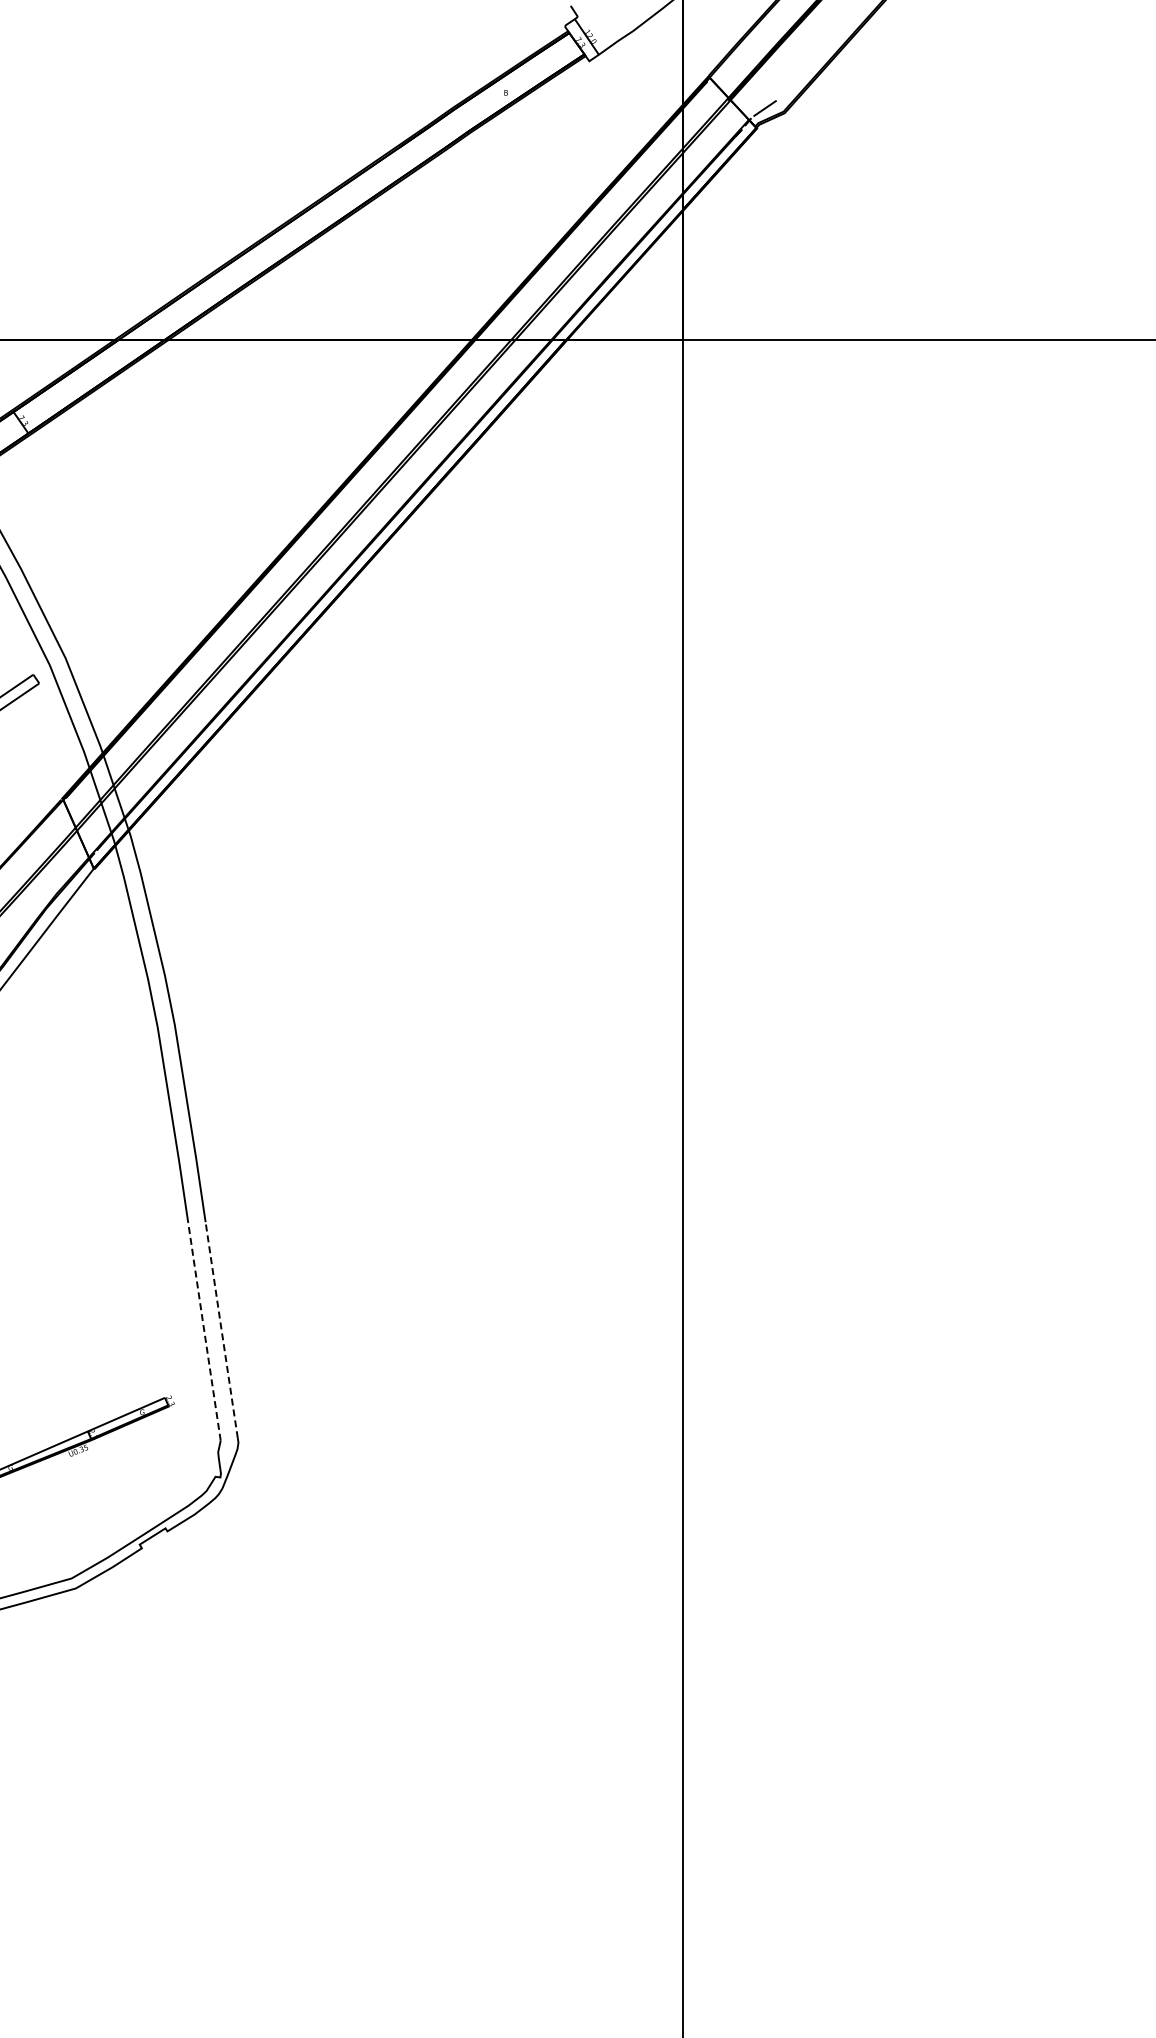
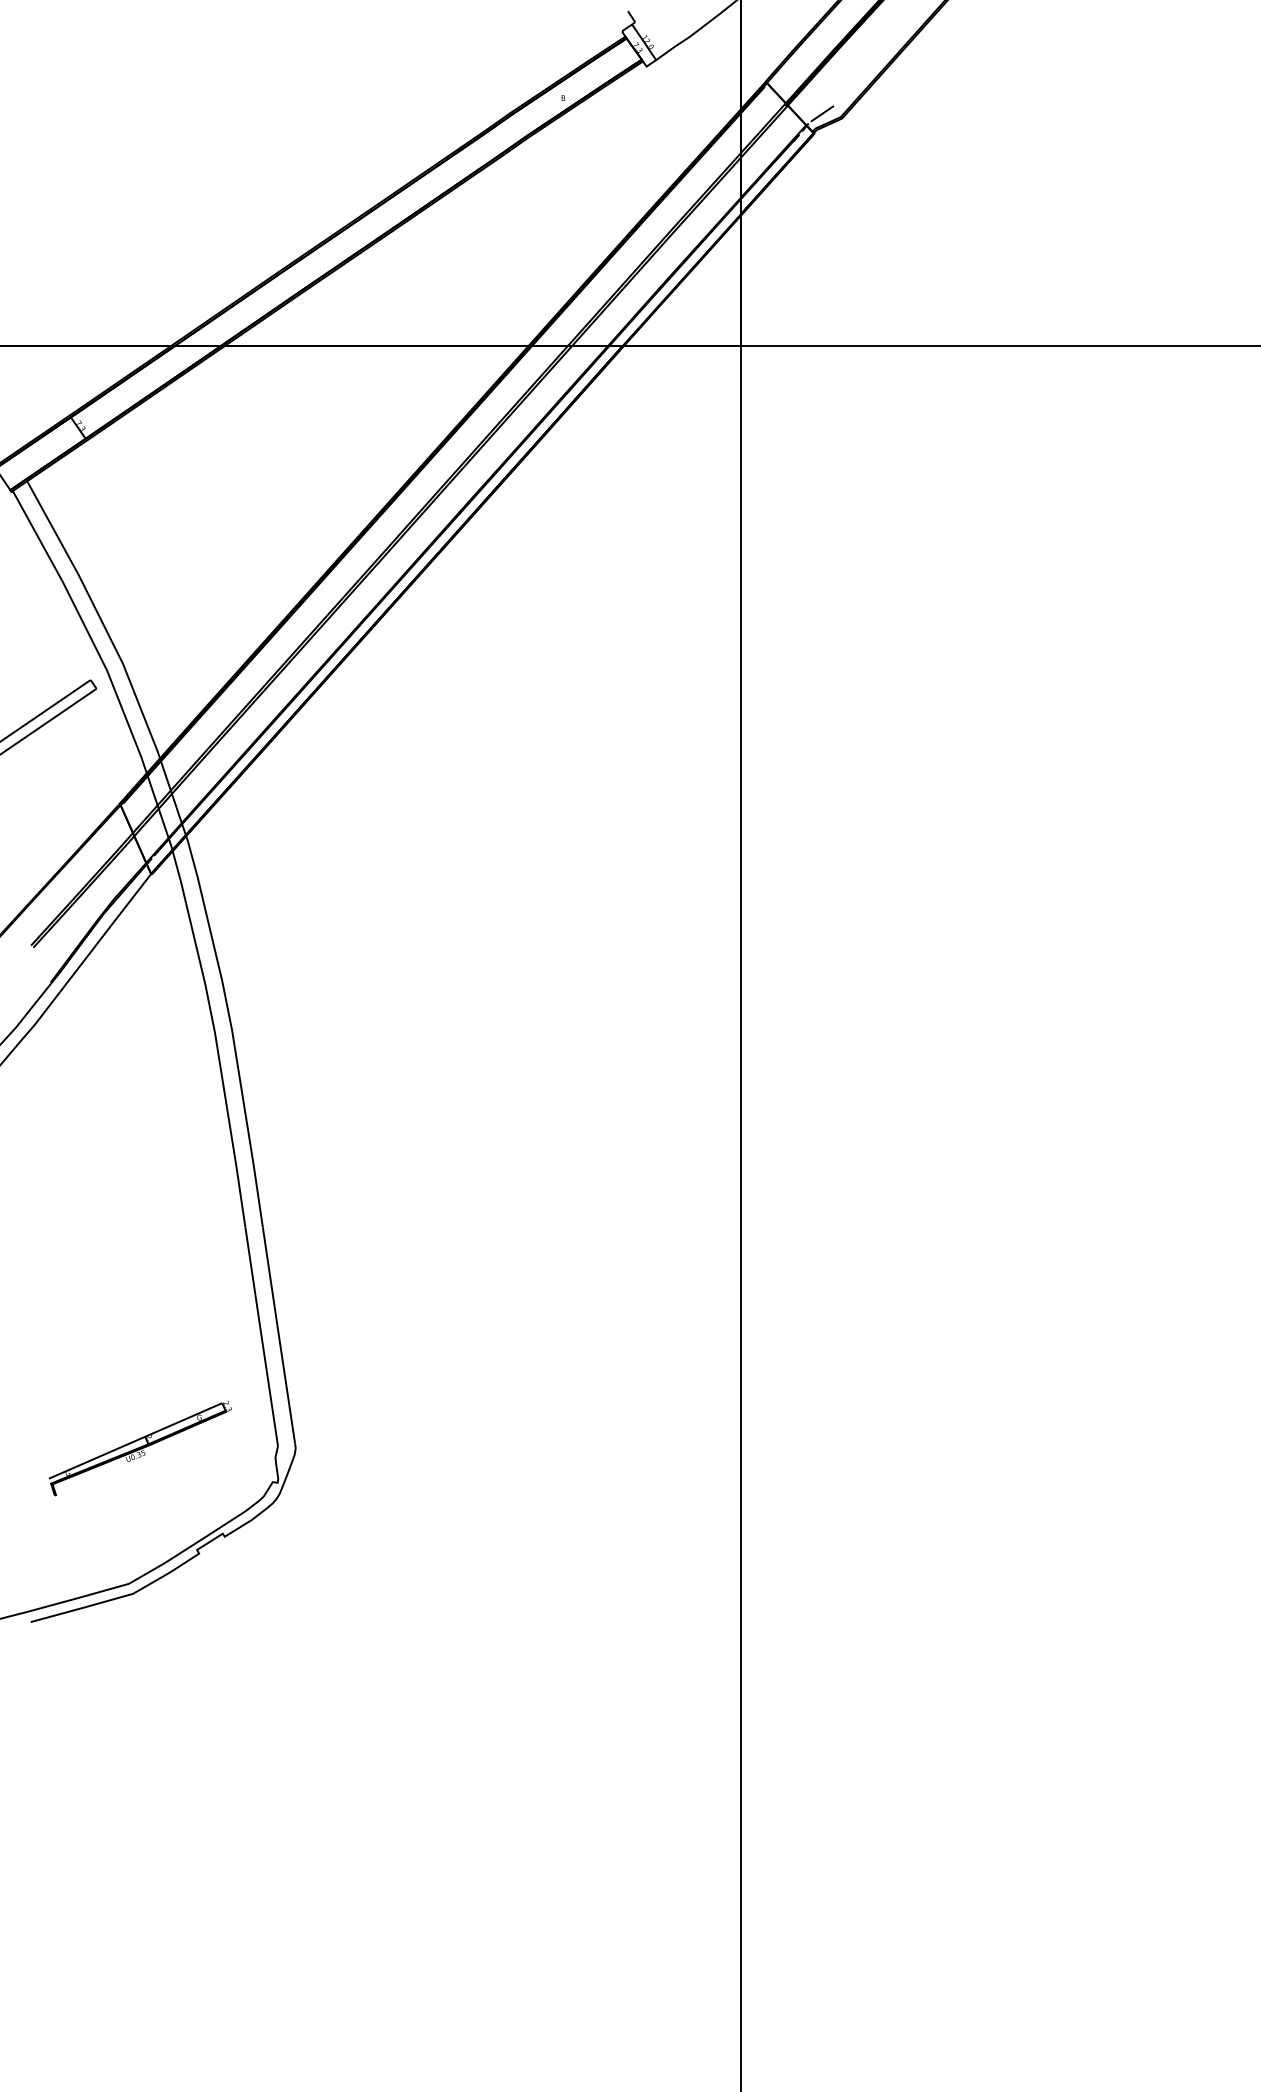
line: (221, 1329) -> (278, 1334), dashed -> solid
line: (204, 1331) -> (261, 1336), dashed -> solid

